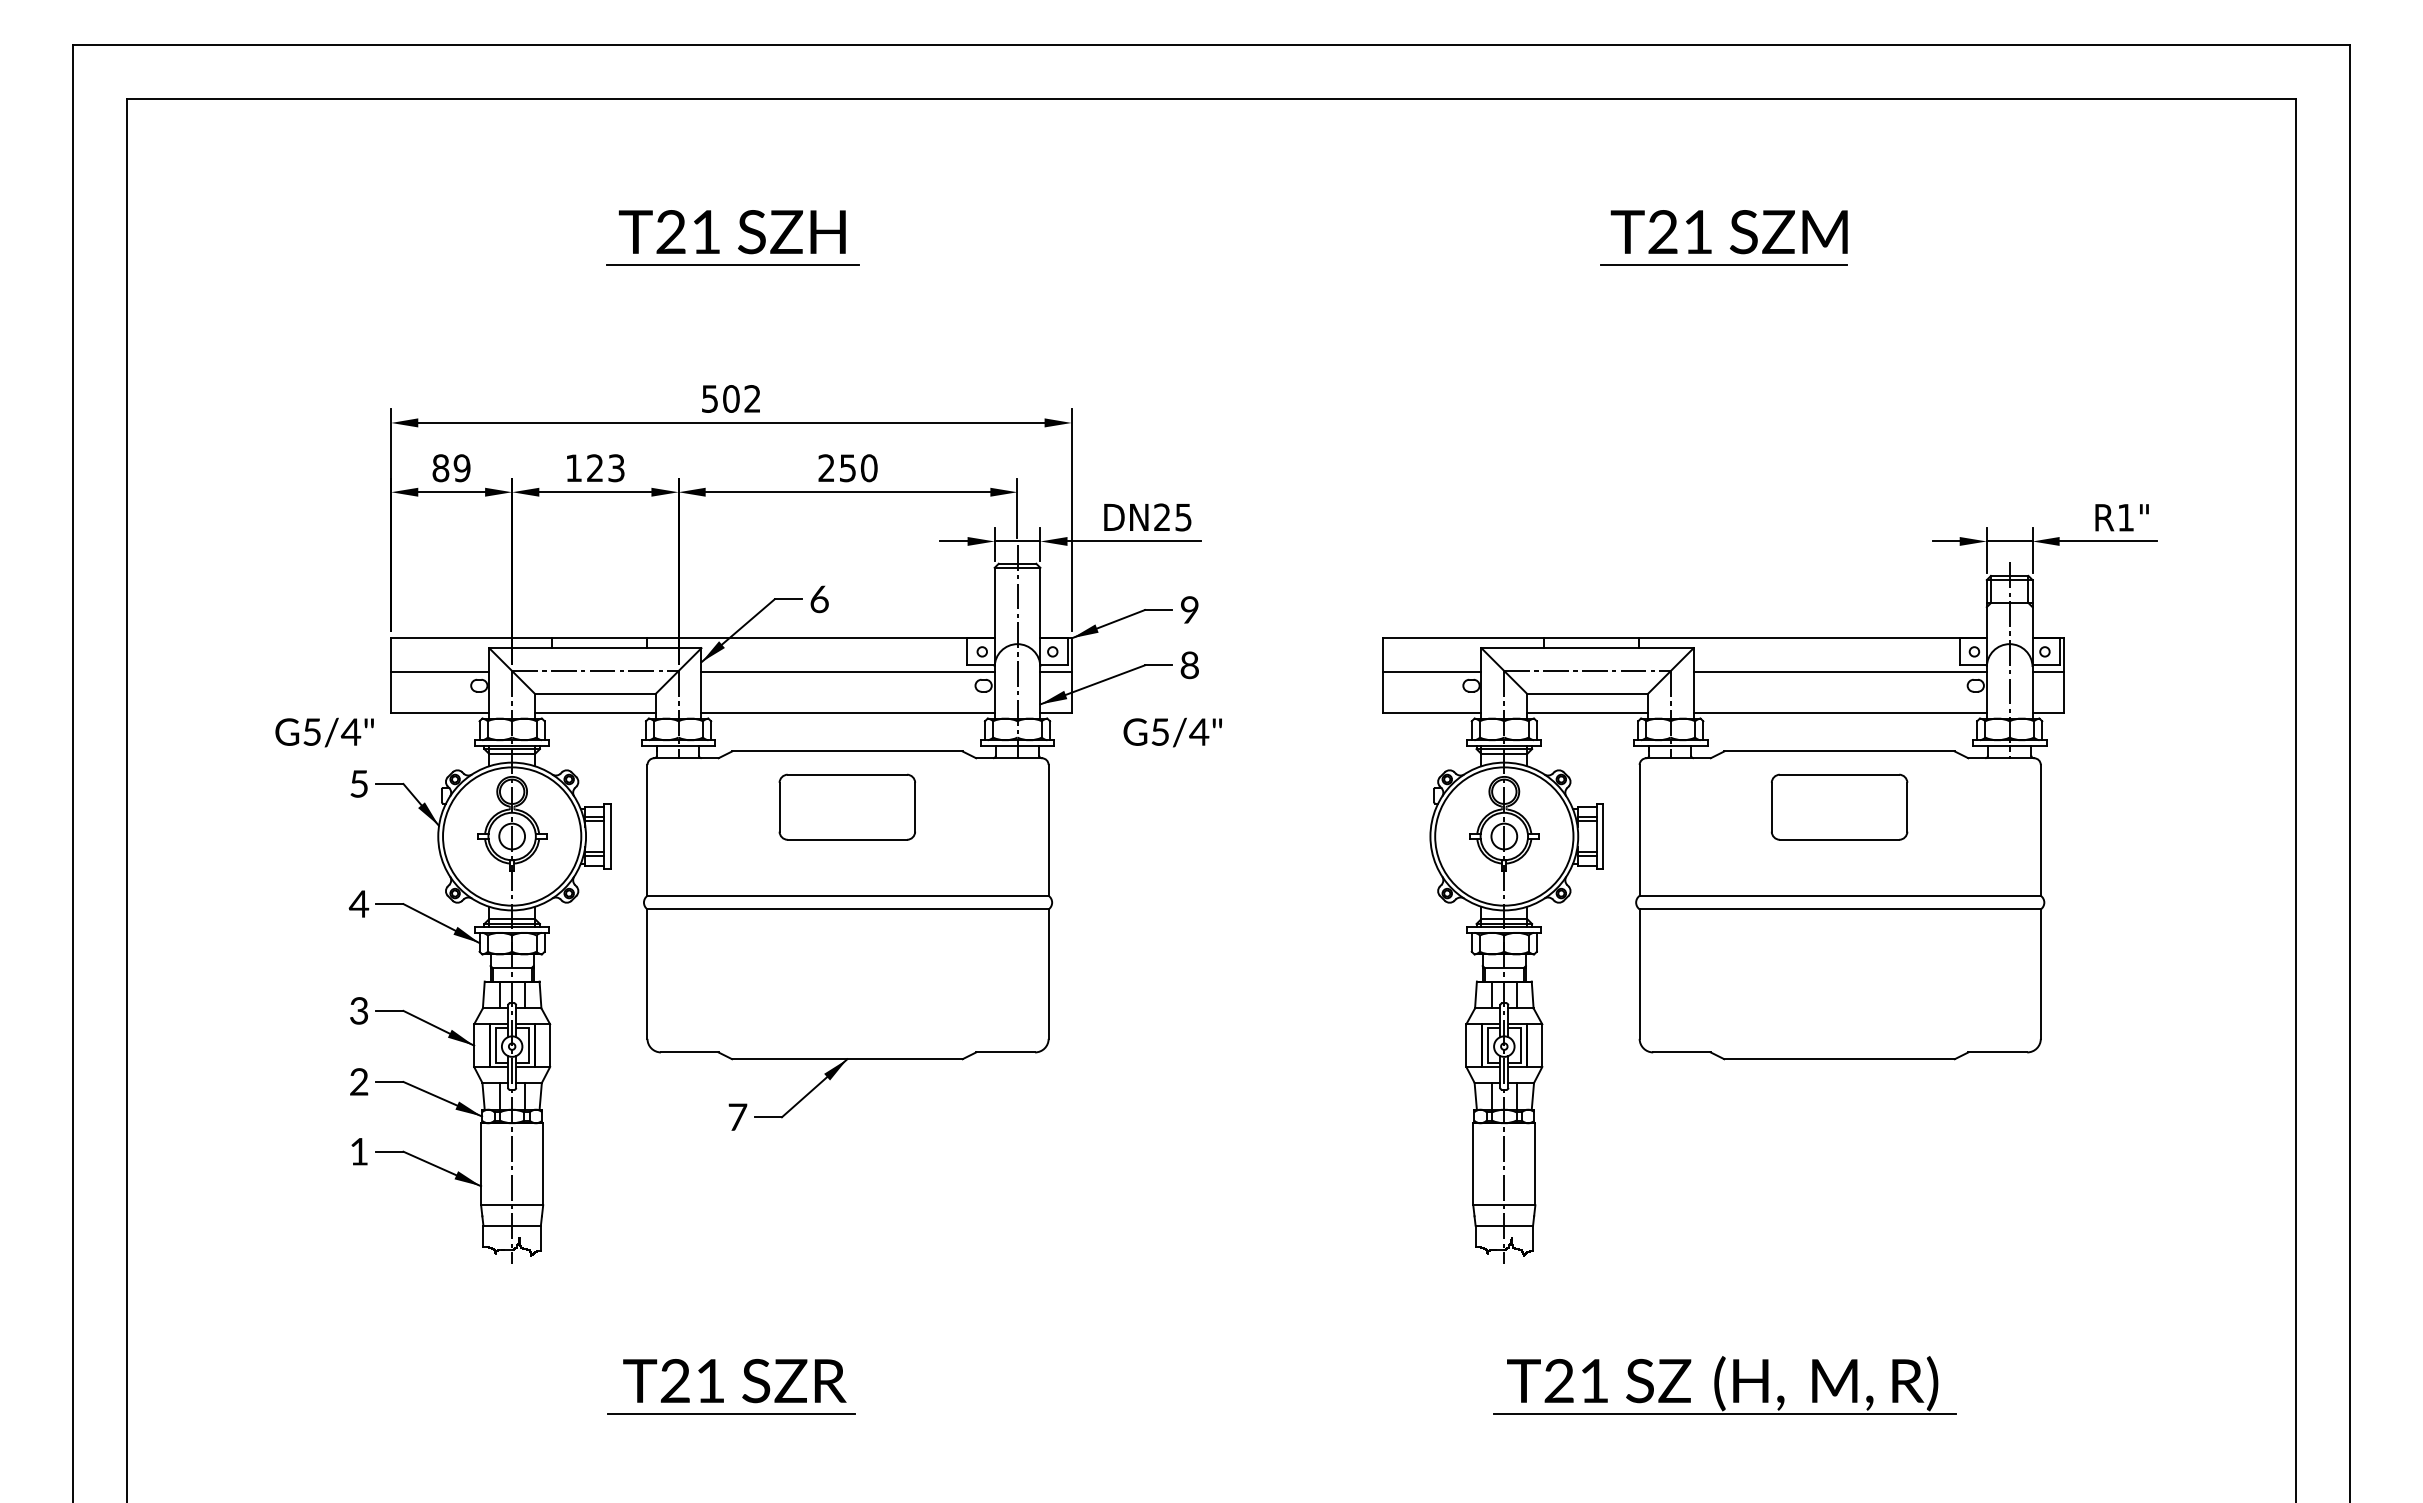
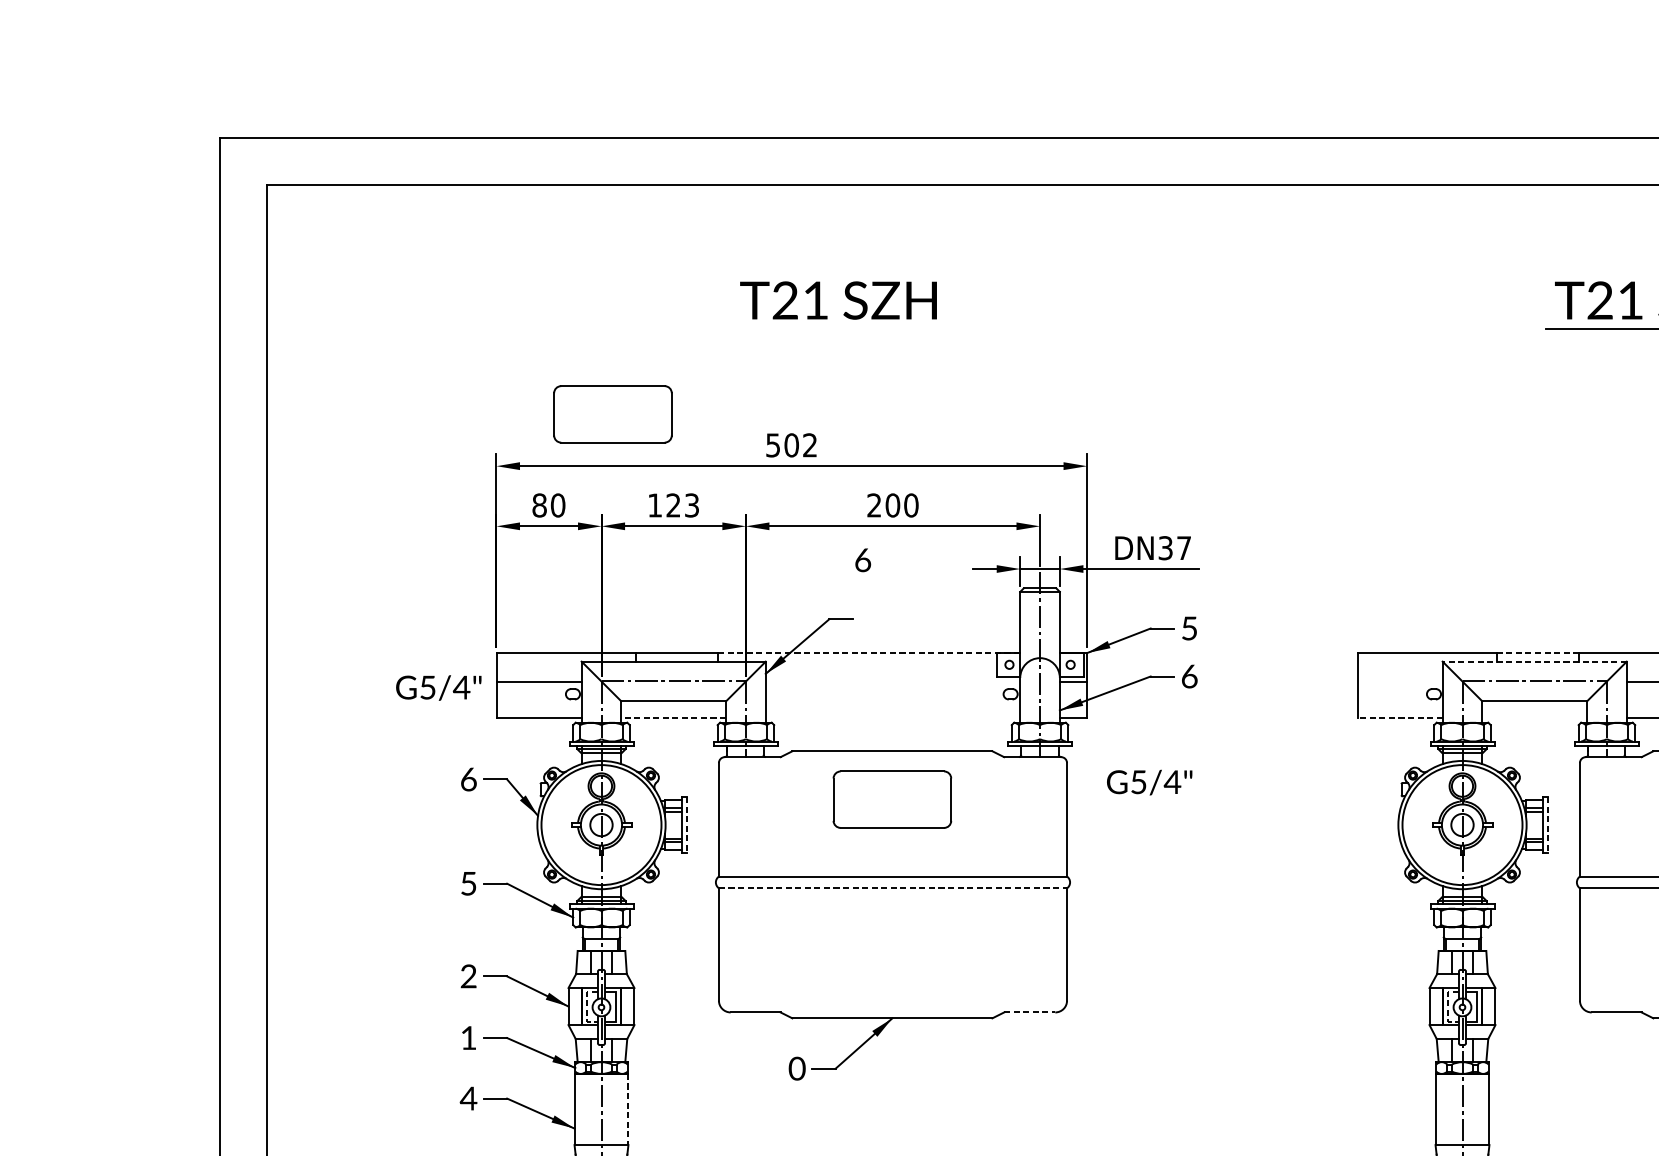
text: (731, 232) -> (837, 300), moved
line: (732, 265) -> (792, 329), removed
part: (524, 362) -> (612, 413), added
text: (461, 468) -> (557, 505), 89 -> 80
text: (847, 468) -> (892, 505), 250 -> 200
text: (1172, 517) -> (1174, 548), DN25 -> DN37
text: (819, 599) -> (862, 560), moved
text: (1189, 609) -> (1189, 628), 9 -> 5
line: (821, 638) -> (869, 653), solid -> dashed
line: (1591, 638) -> (1538, 653), solid -> dashed
line: (1587, 648) -> (1534, 661), solid -> dashed
text: (1189, 664) -> (1189, 675), 8 -> 6
line: (847, 672) -> (892, 682), removed
line: (1432, 672) -> (1400, 682), removed
line: (594, 712) -> (672, 717), solid -> dashed
line: (847, 712) -> (892, 717), removed
line: (1431, 712) -> (1399, 717), solid -> dashed
line: (1587, 712) -> (1534, 717), removed
text: (324, 732) -> (438, 687), moved
text: (1172, 732) -> (1149, 782), moved
text: (359, 783) -> (469, 779), 5 -> 6
line: (611, 837) -> (687, 825), solid -> dashed
line: (1603, 837) -> (1548, 825), solid -> dashed
text: (358, 903) -> (468, 883), 4 -> 5
line: (848, 909) -> (893, 888), solid -> dashed
text: (359, 1011) -> (469, 976), 3 -> 2
line: (495, 1046) -> (587, 1007), solid -> dashed
line: (1487, 1046) -> (1447, 1007), solid -> dashed
line: (1006, 1052) -> (1030, 1012), solid -> dashed
text: (359, 1081) -> (469, 1037), 2 -> 1
text: (737, 1116) -> (797, 1068), 7 -> 0
text: (358, 1151) -> (468, 1098), 1 -> 4
line: (543, 1164) -> (628, 1109), solid -> dashed

